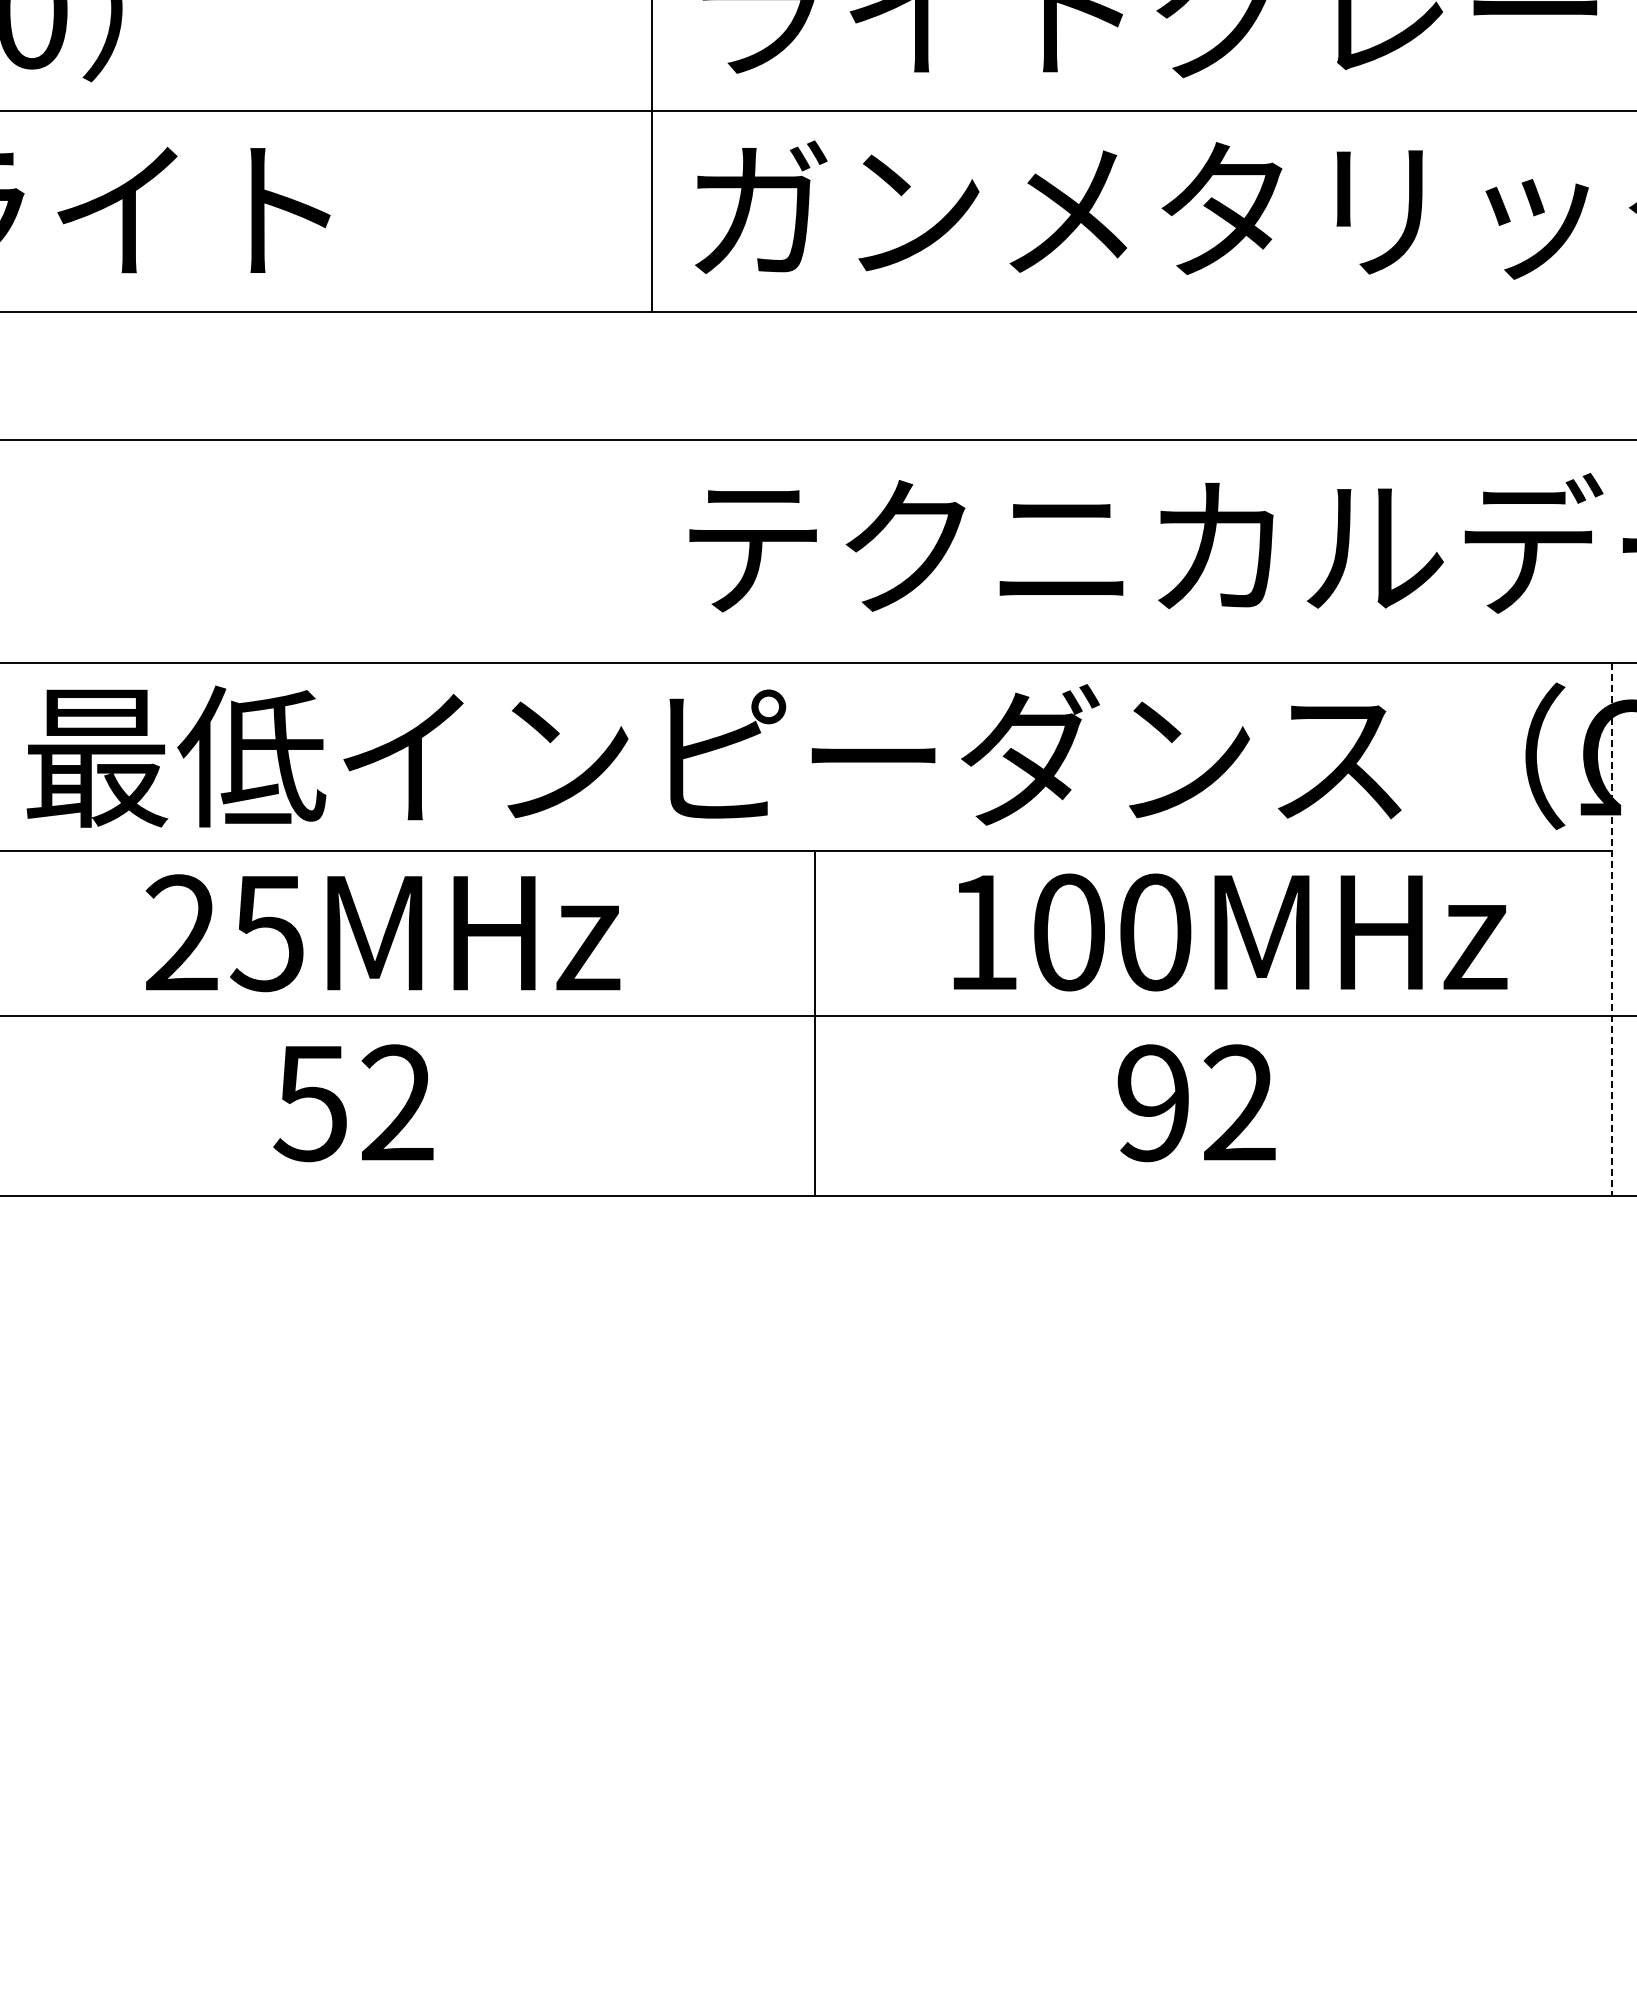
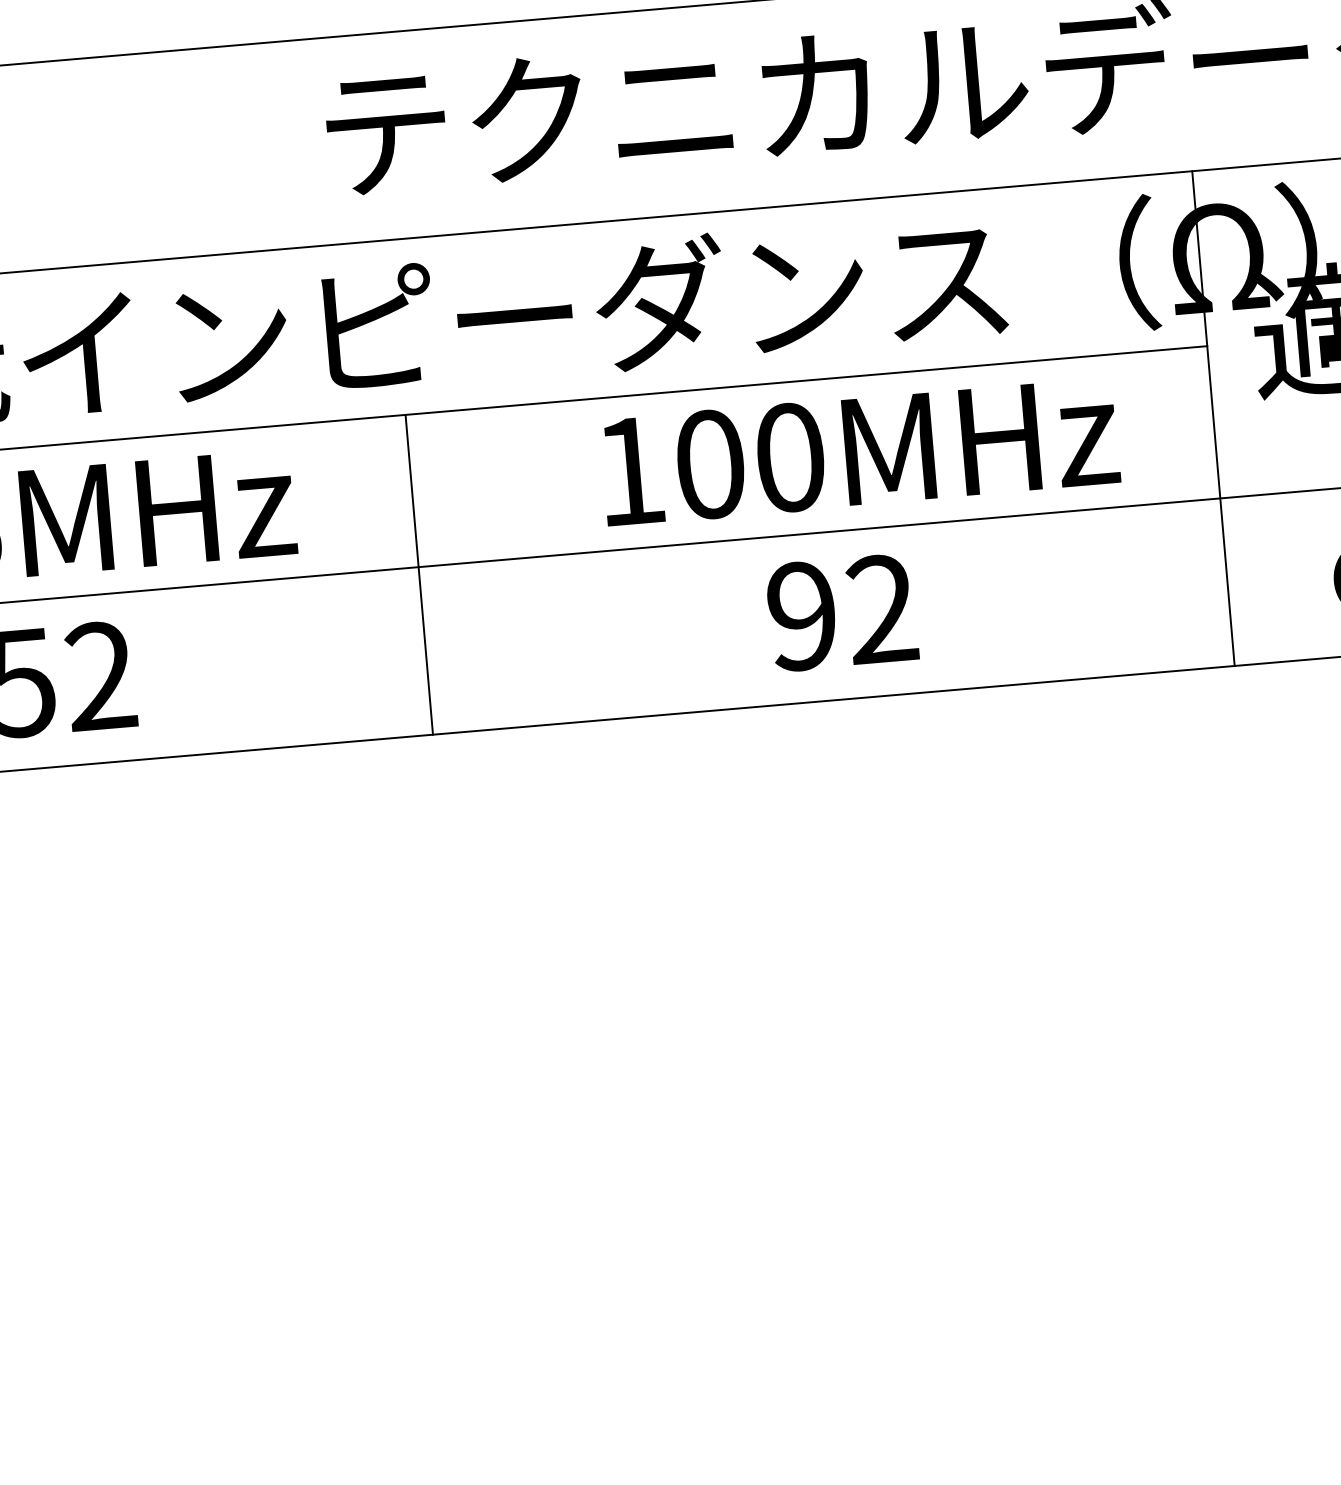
line: (1611, 929) -> (1213, 418), dashed -> solid
line: (814, 1024) -> (419, 575), moved

